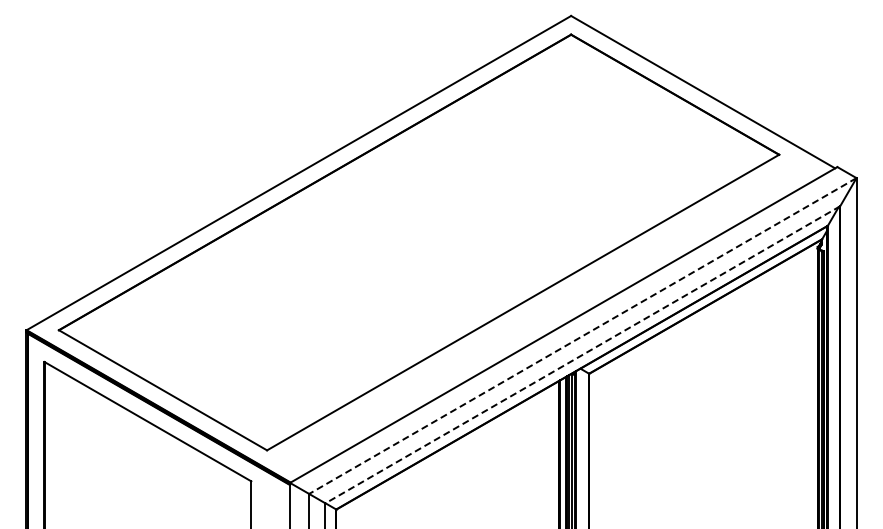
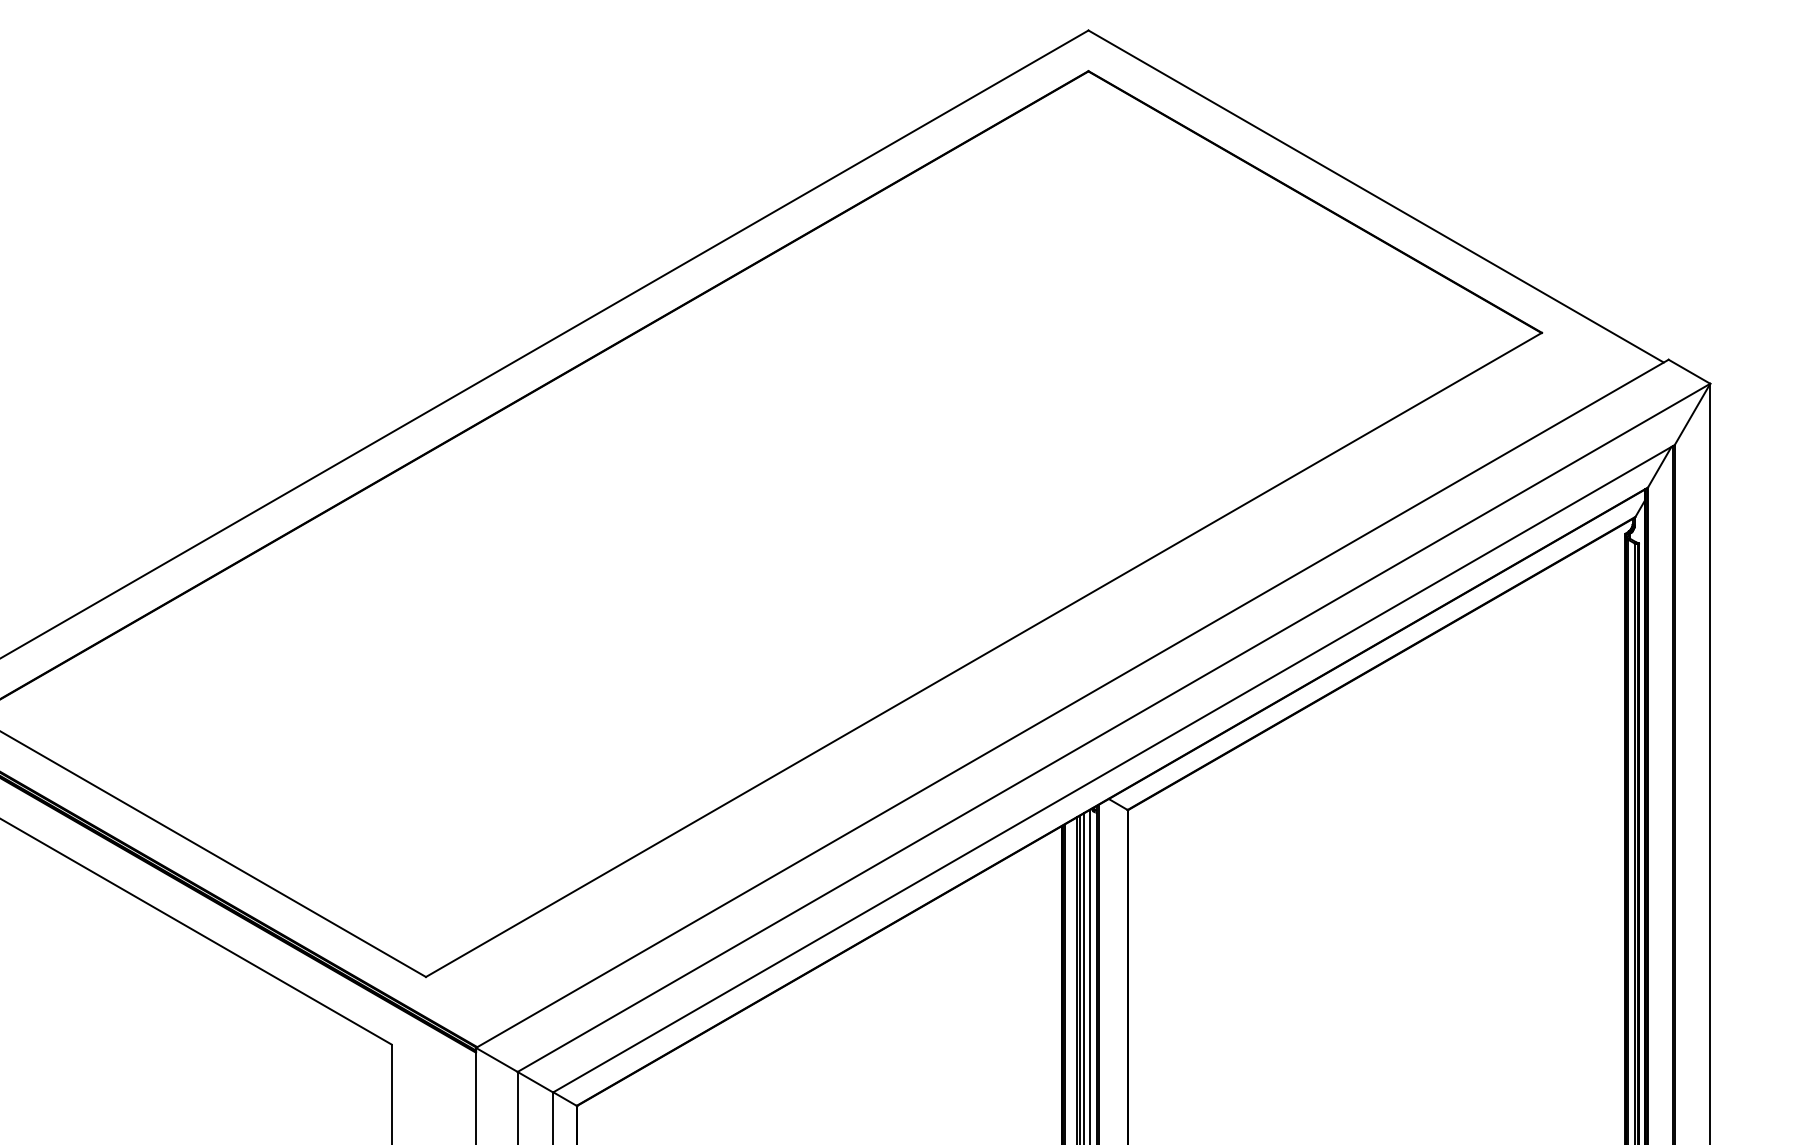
line: (582, 336) -> (1113, 728), dashed -> solid
line: (582, 355) -> (1113, 770), dashed -> solid

